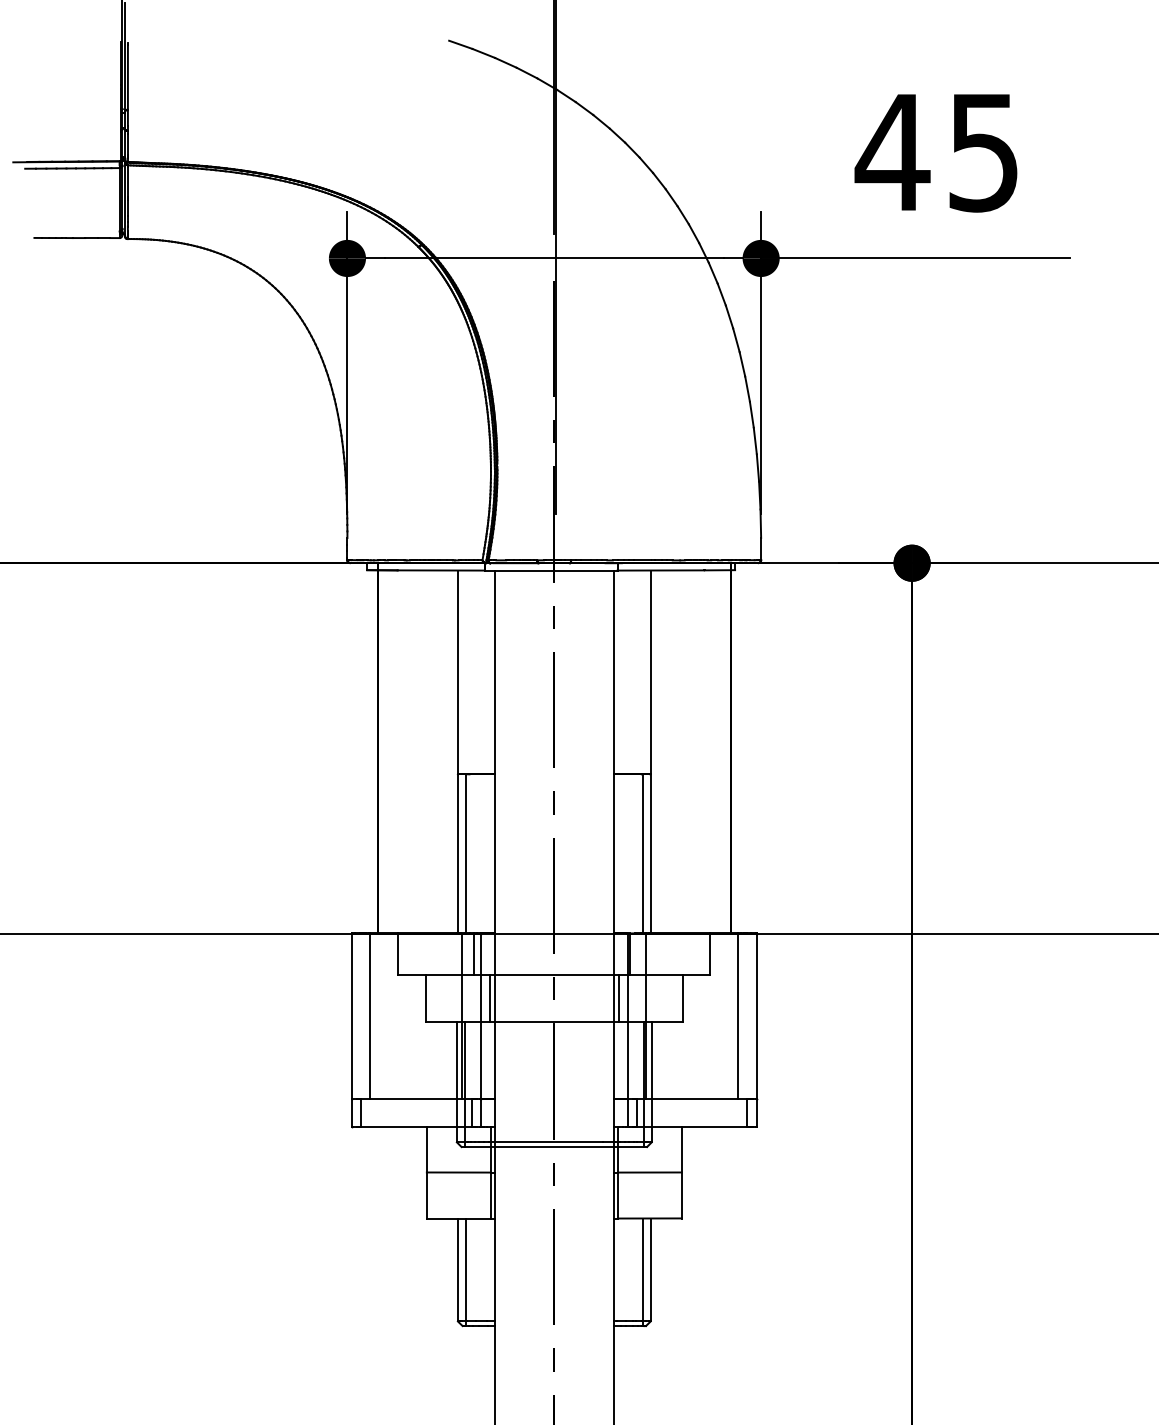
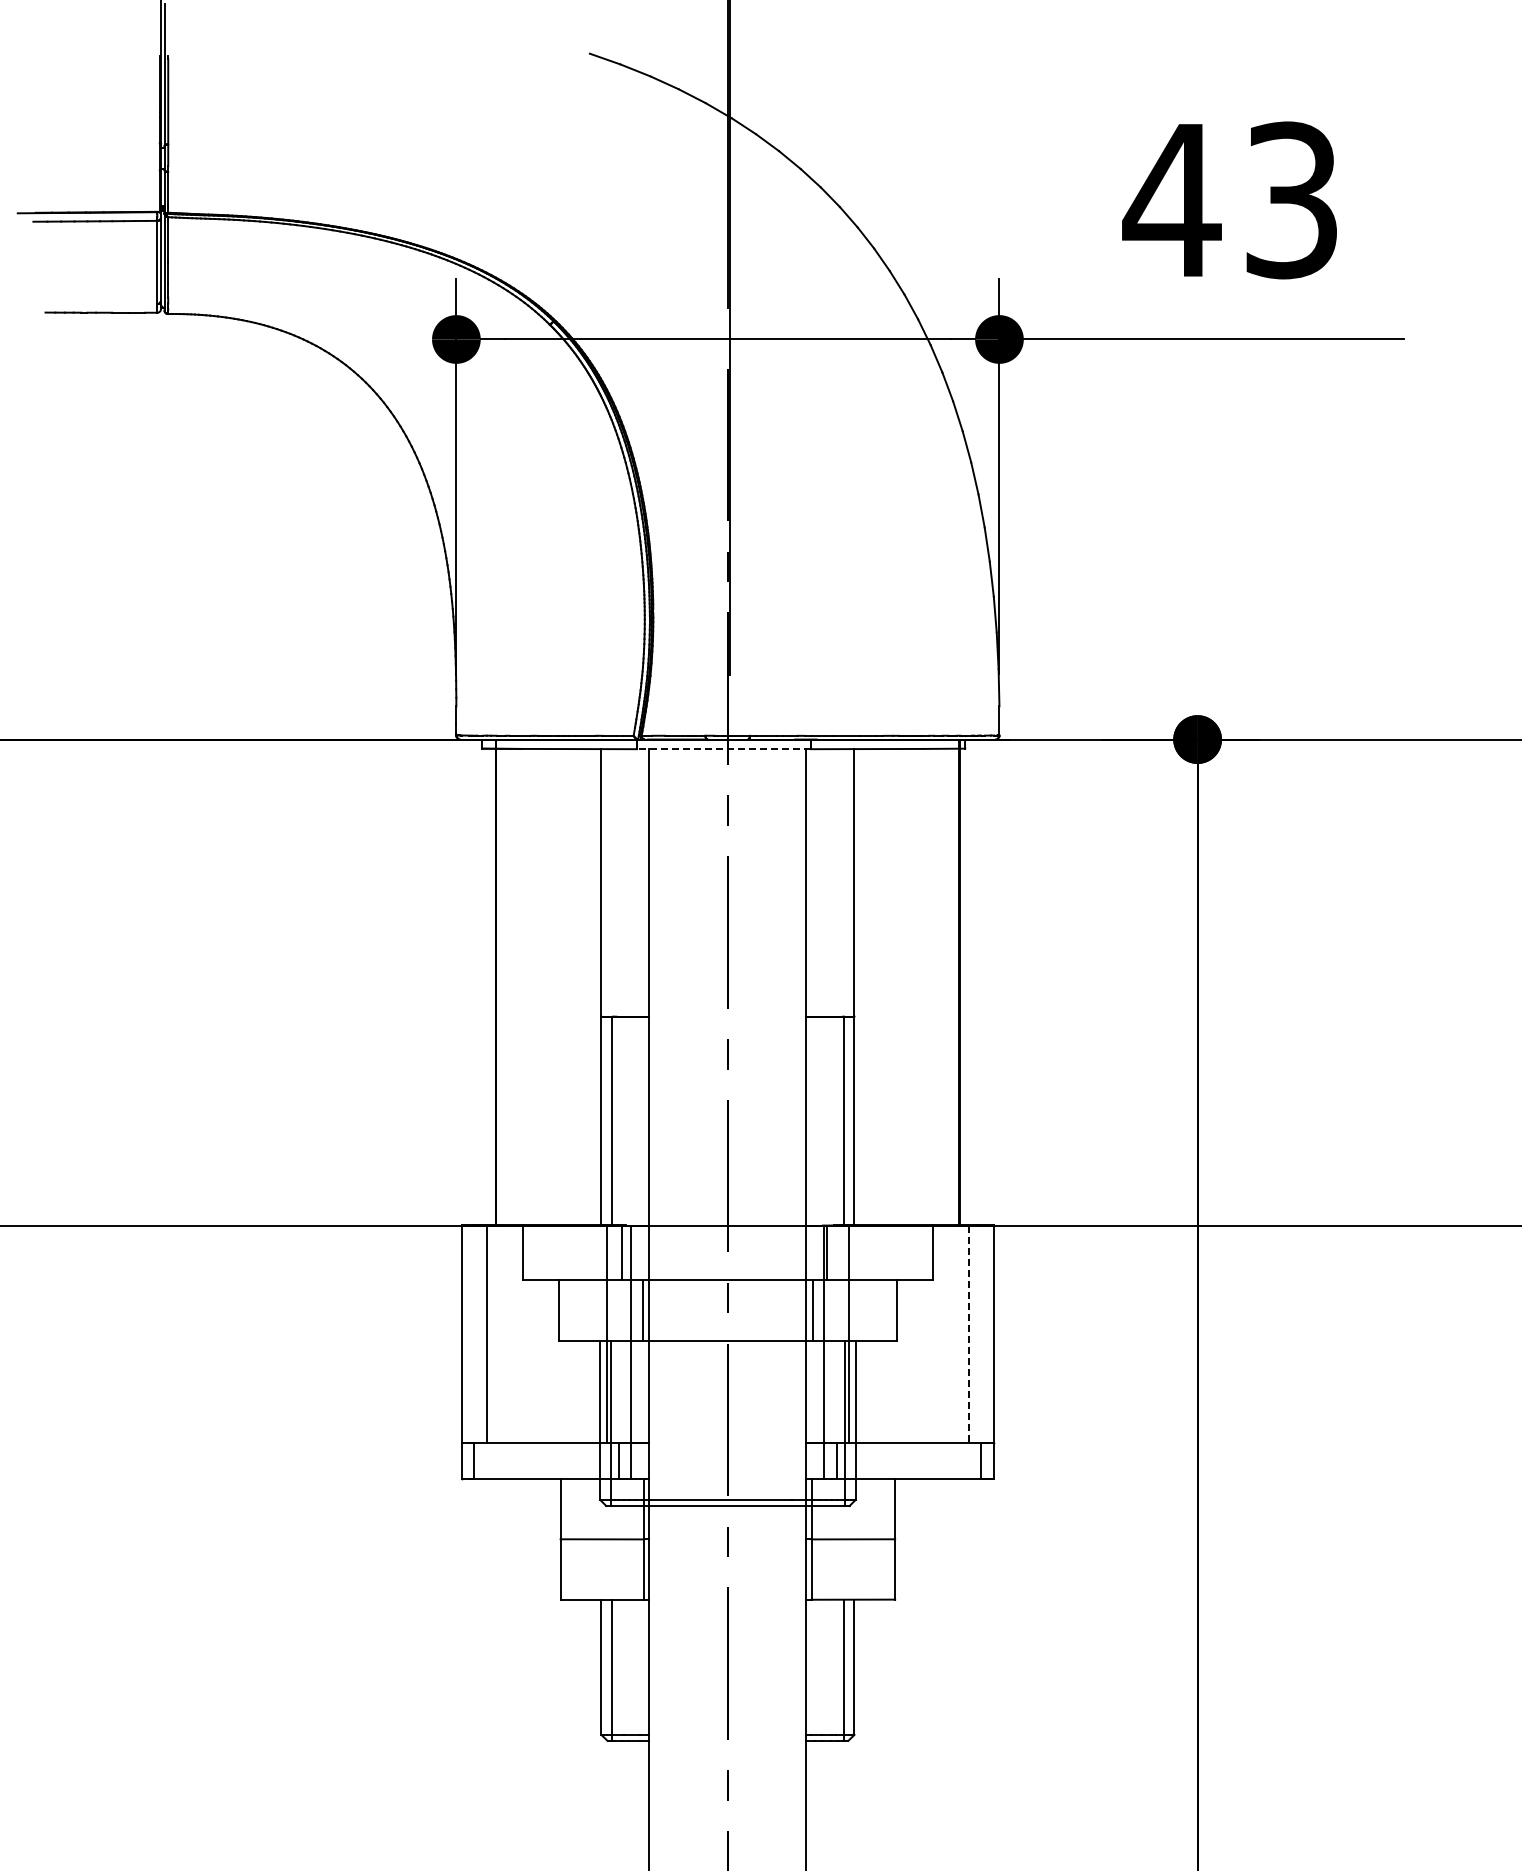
text: (983, 152) -> (1291, 200), 45 -> 43
line: (550, 570) -> (723, 749), solid -> dashed
line: (738, 1016) -> (969, 1334), solid -> dashed

